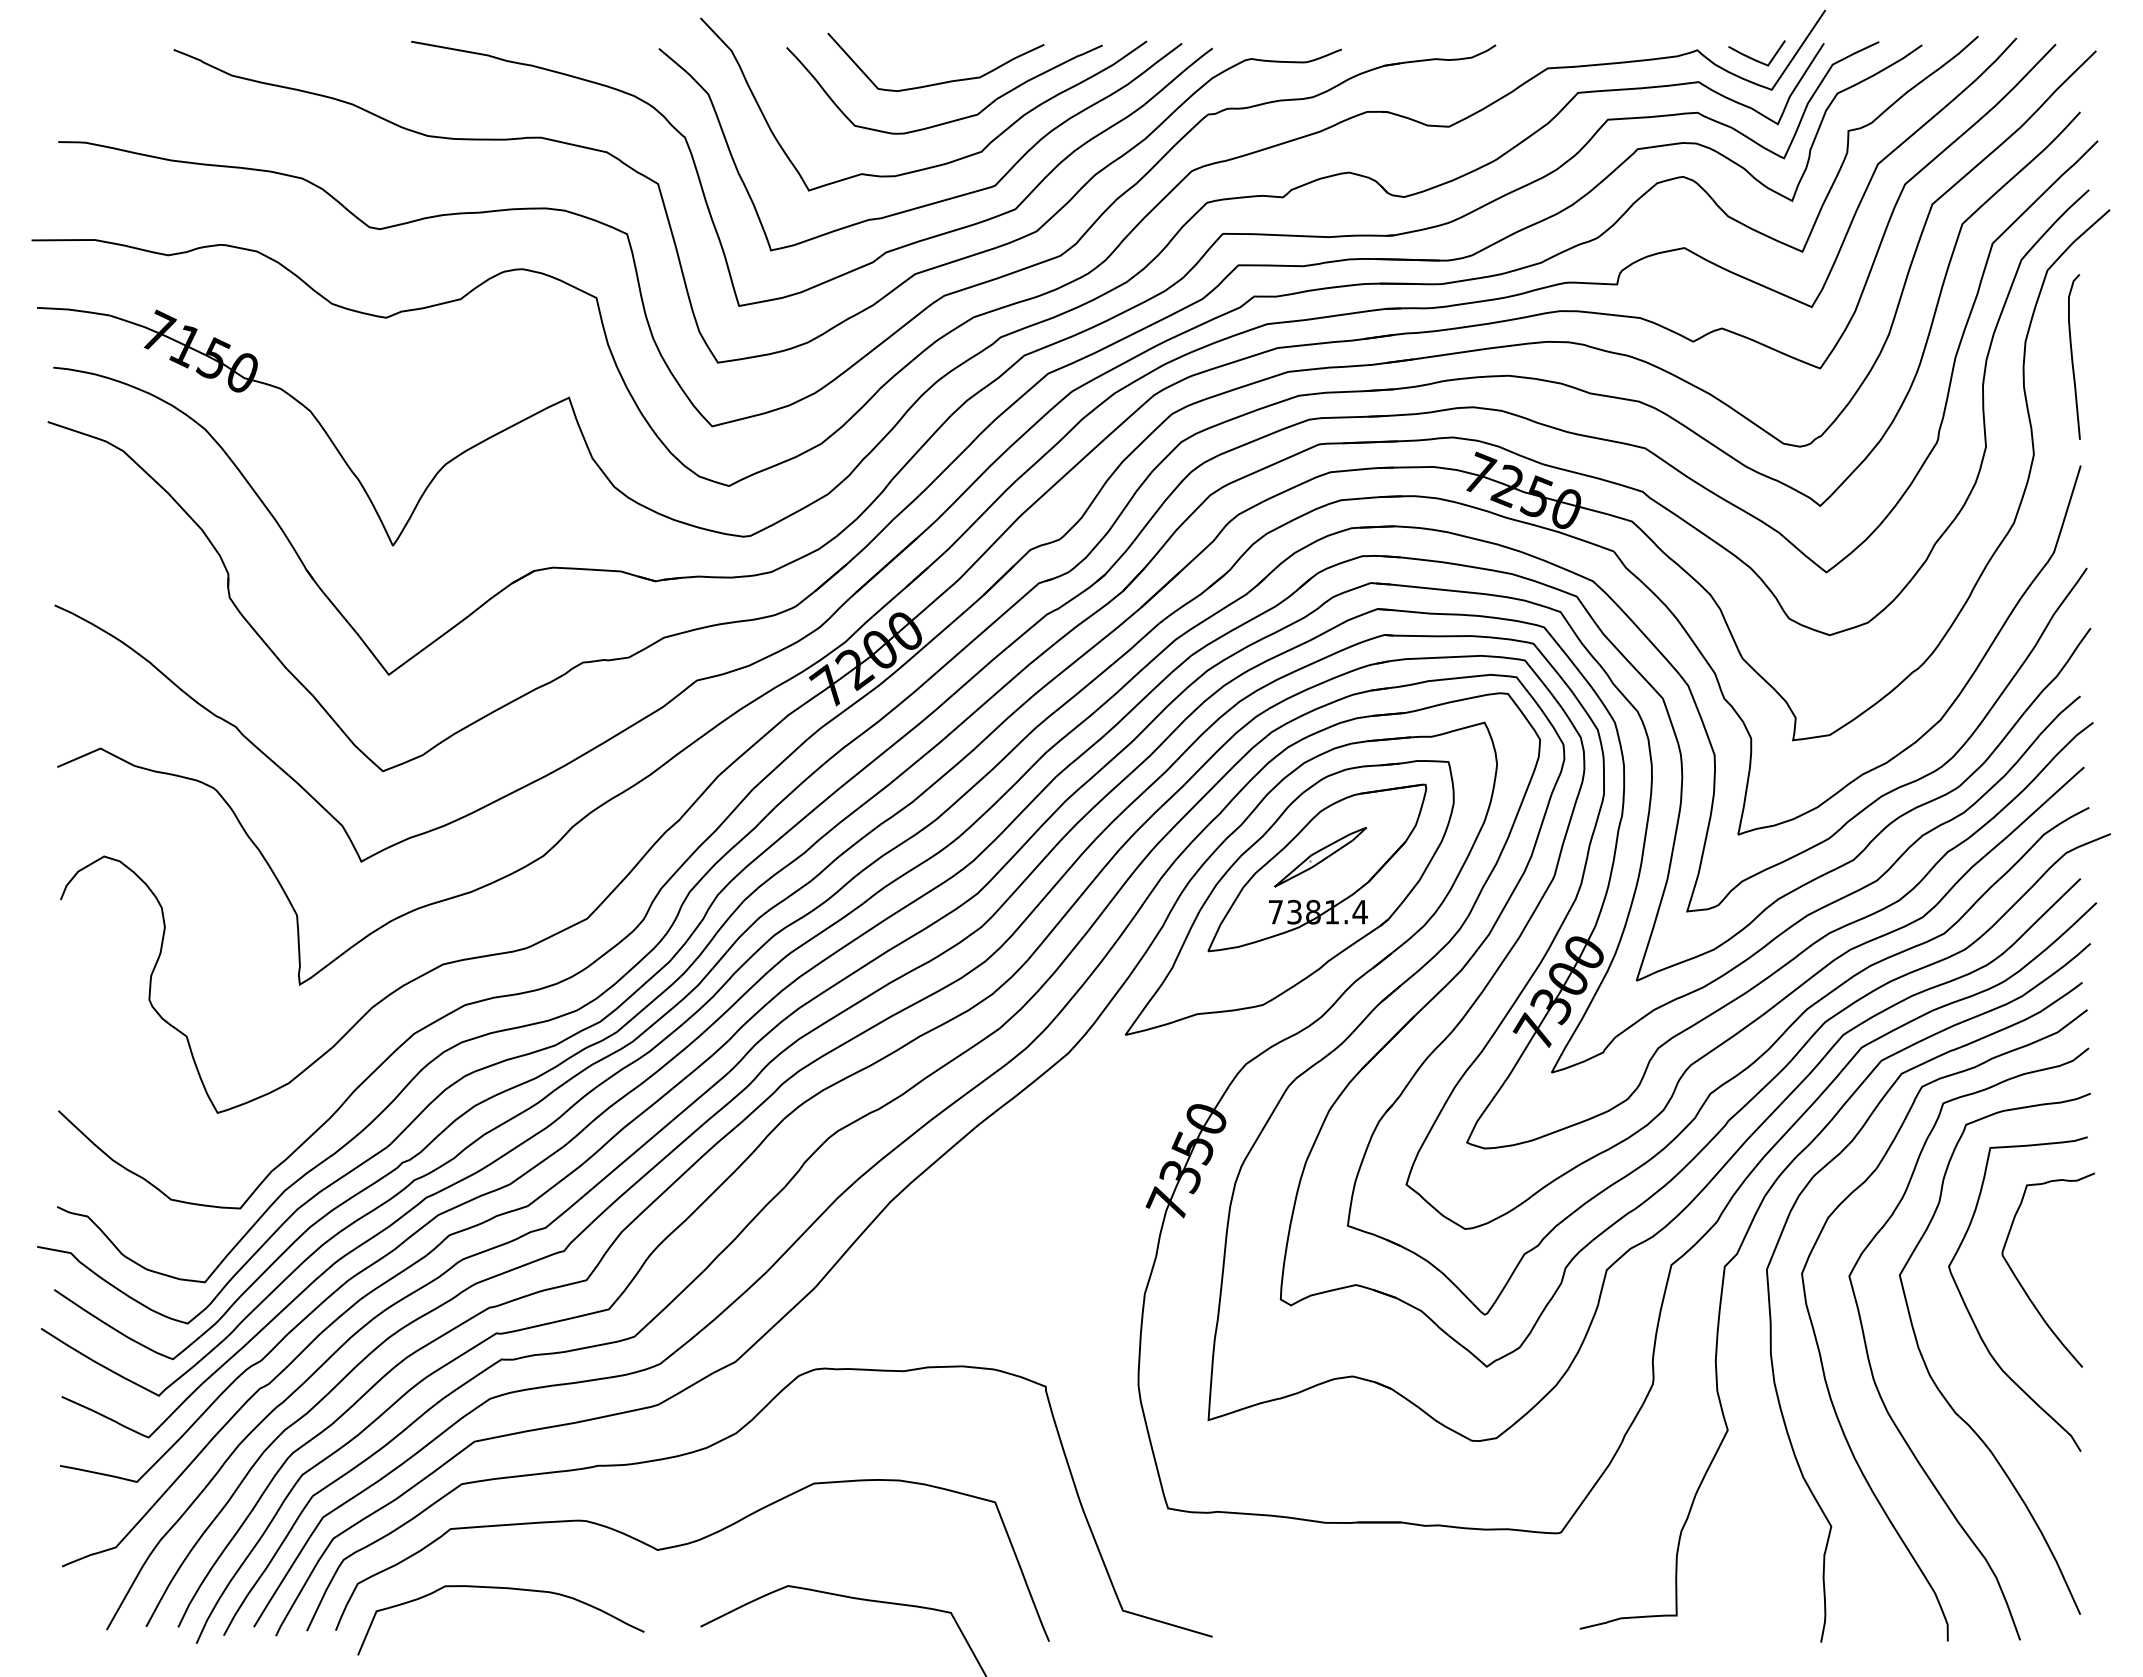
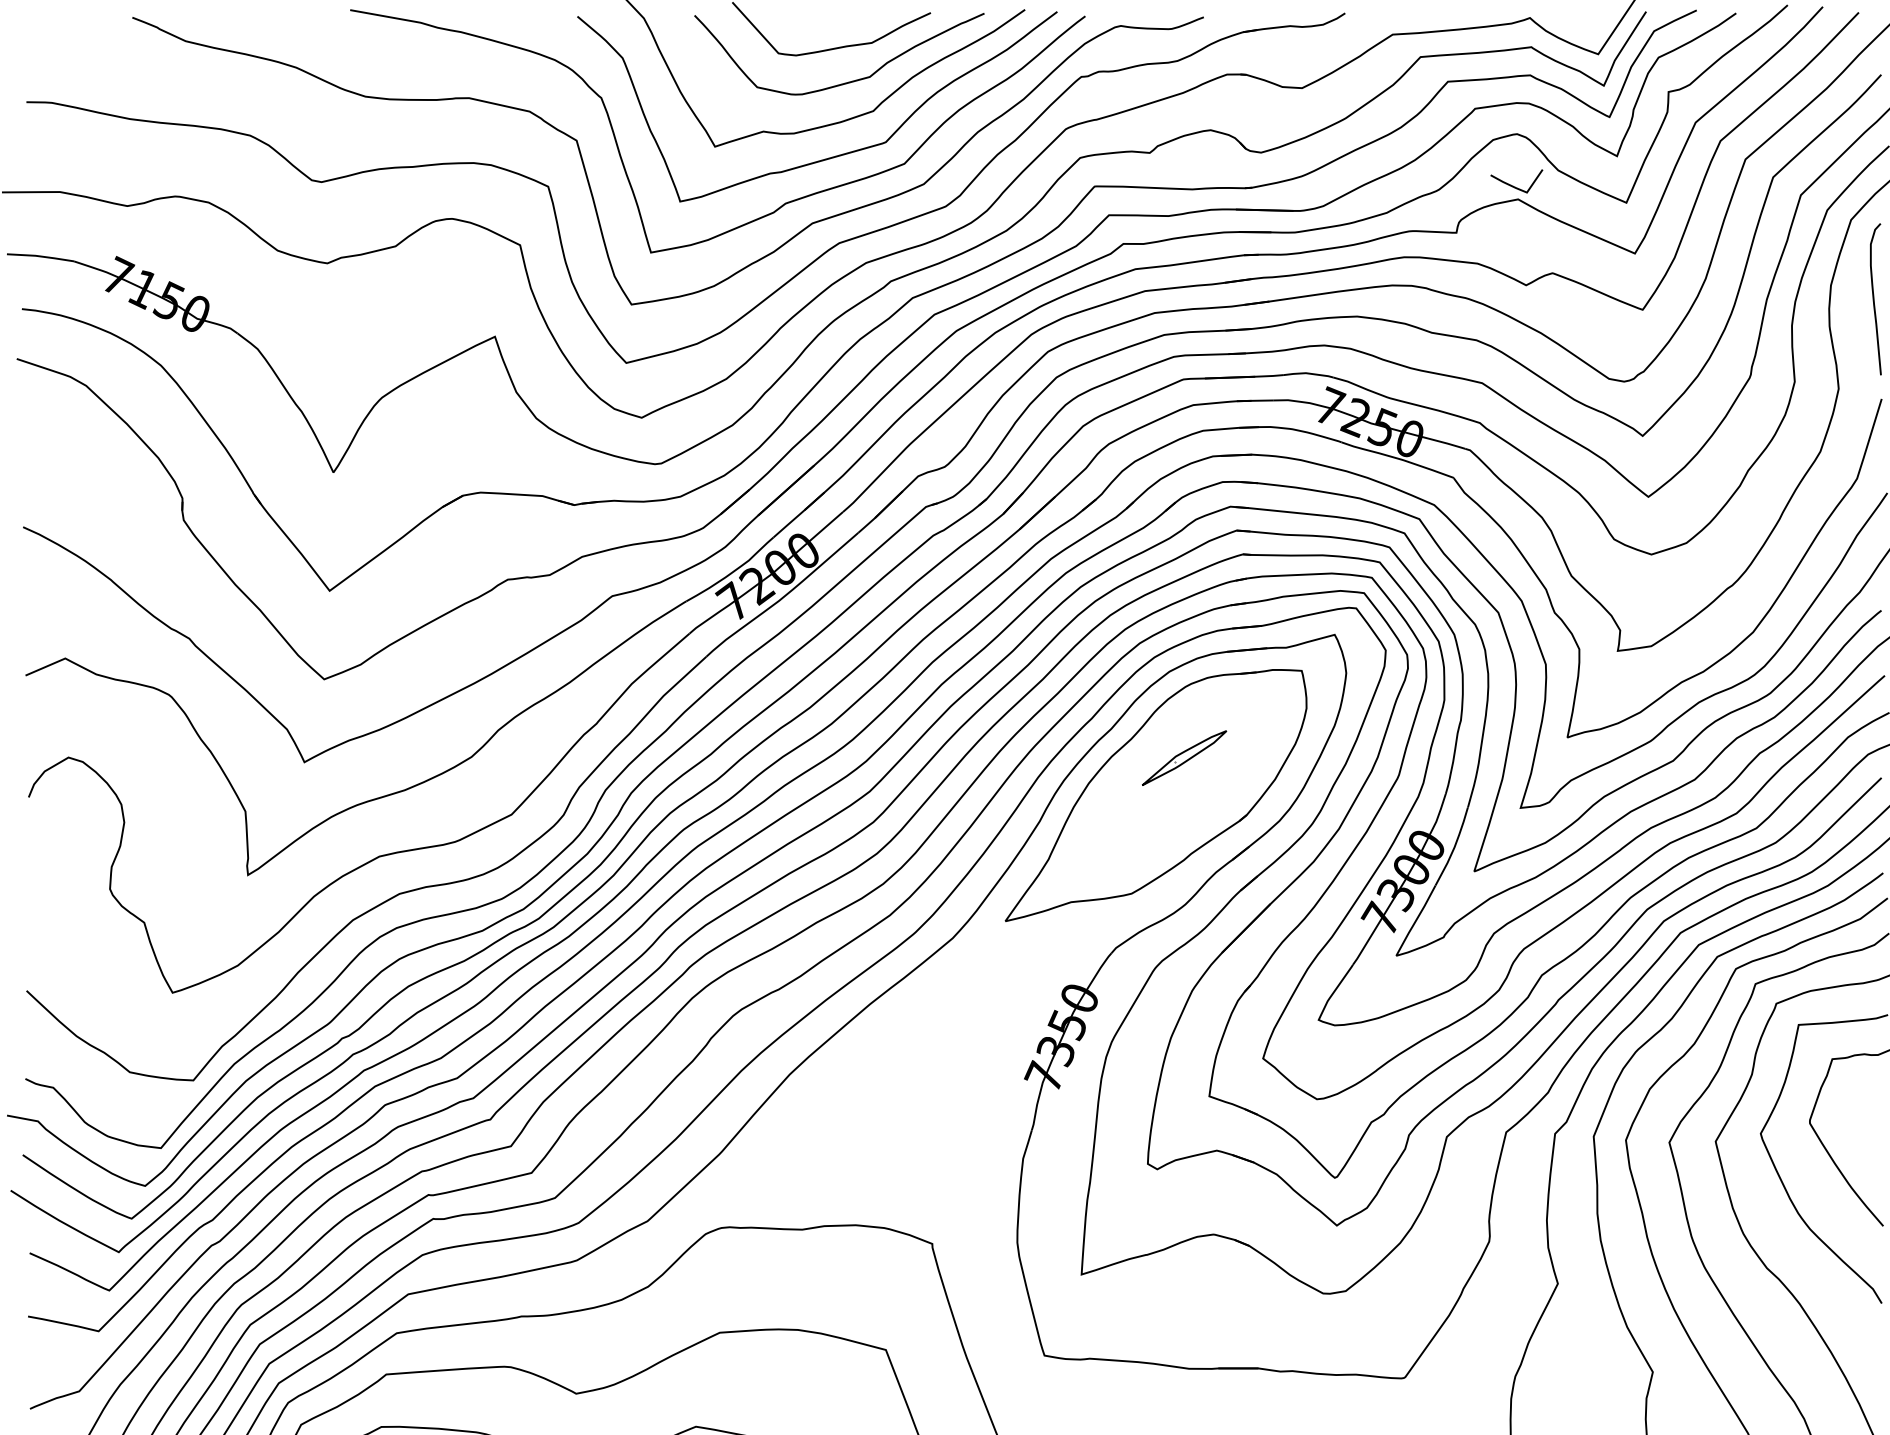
curve: (1754, 58) -> (1514, 186), moved
part: (1317, 867) -> (1181, 767), removed

